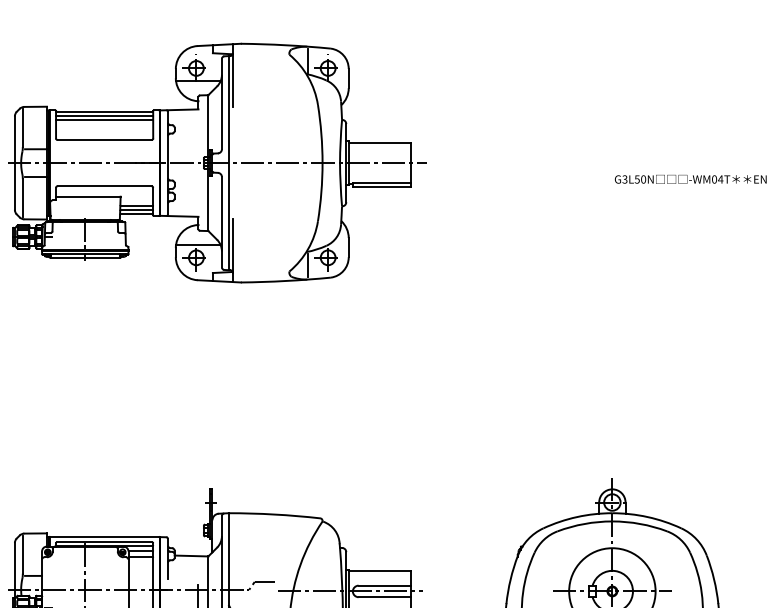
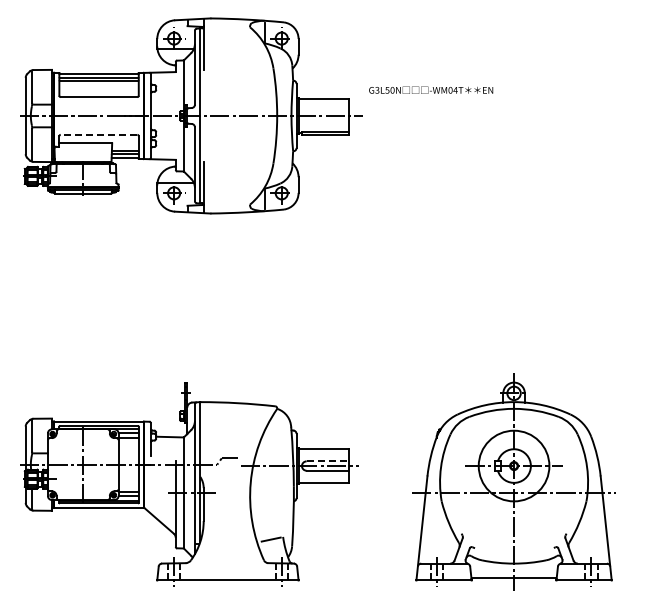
text: (691, 178) -> (431, 89), moved
line: (103, 185) -> (98, 134), solid -> dashed
line: (385, 585) -> (328, 461), solid -> dashed

